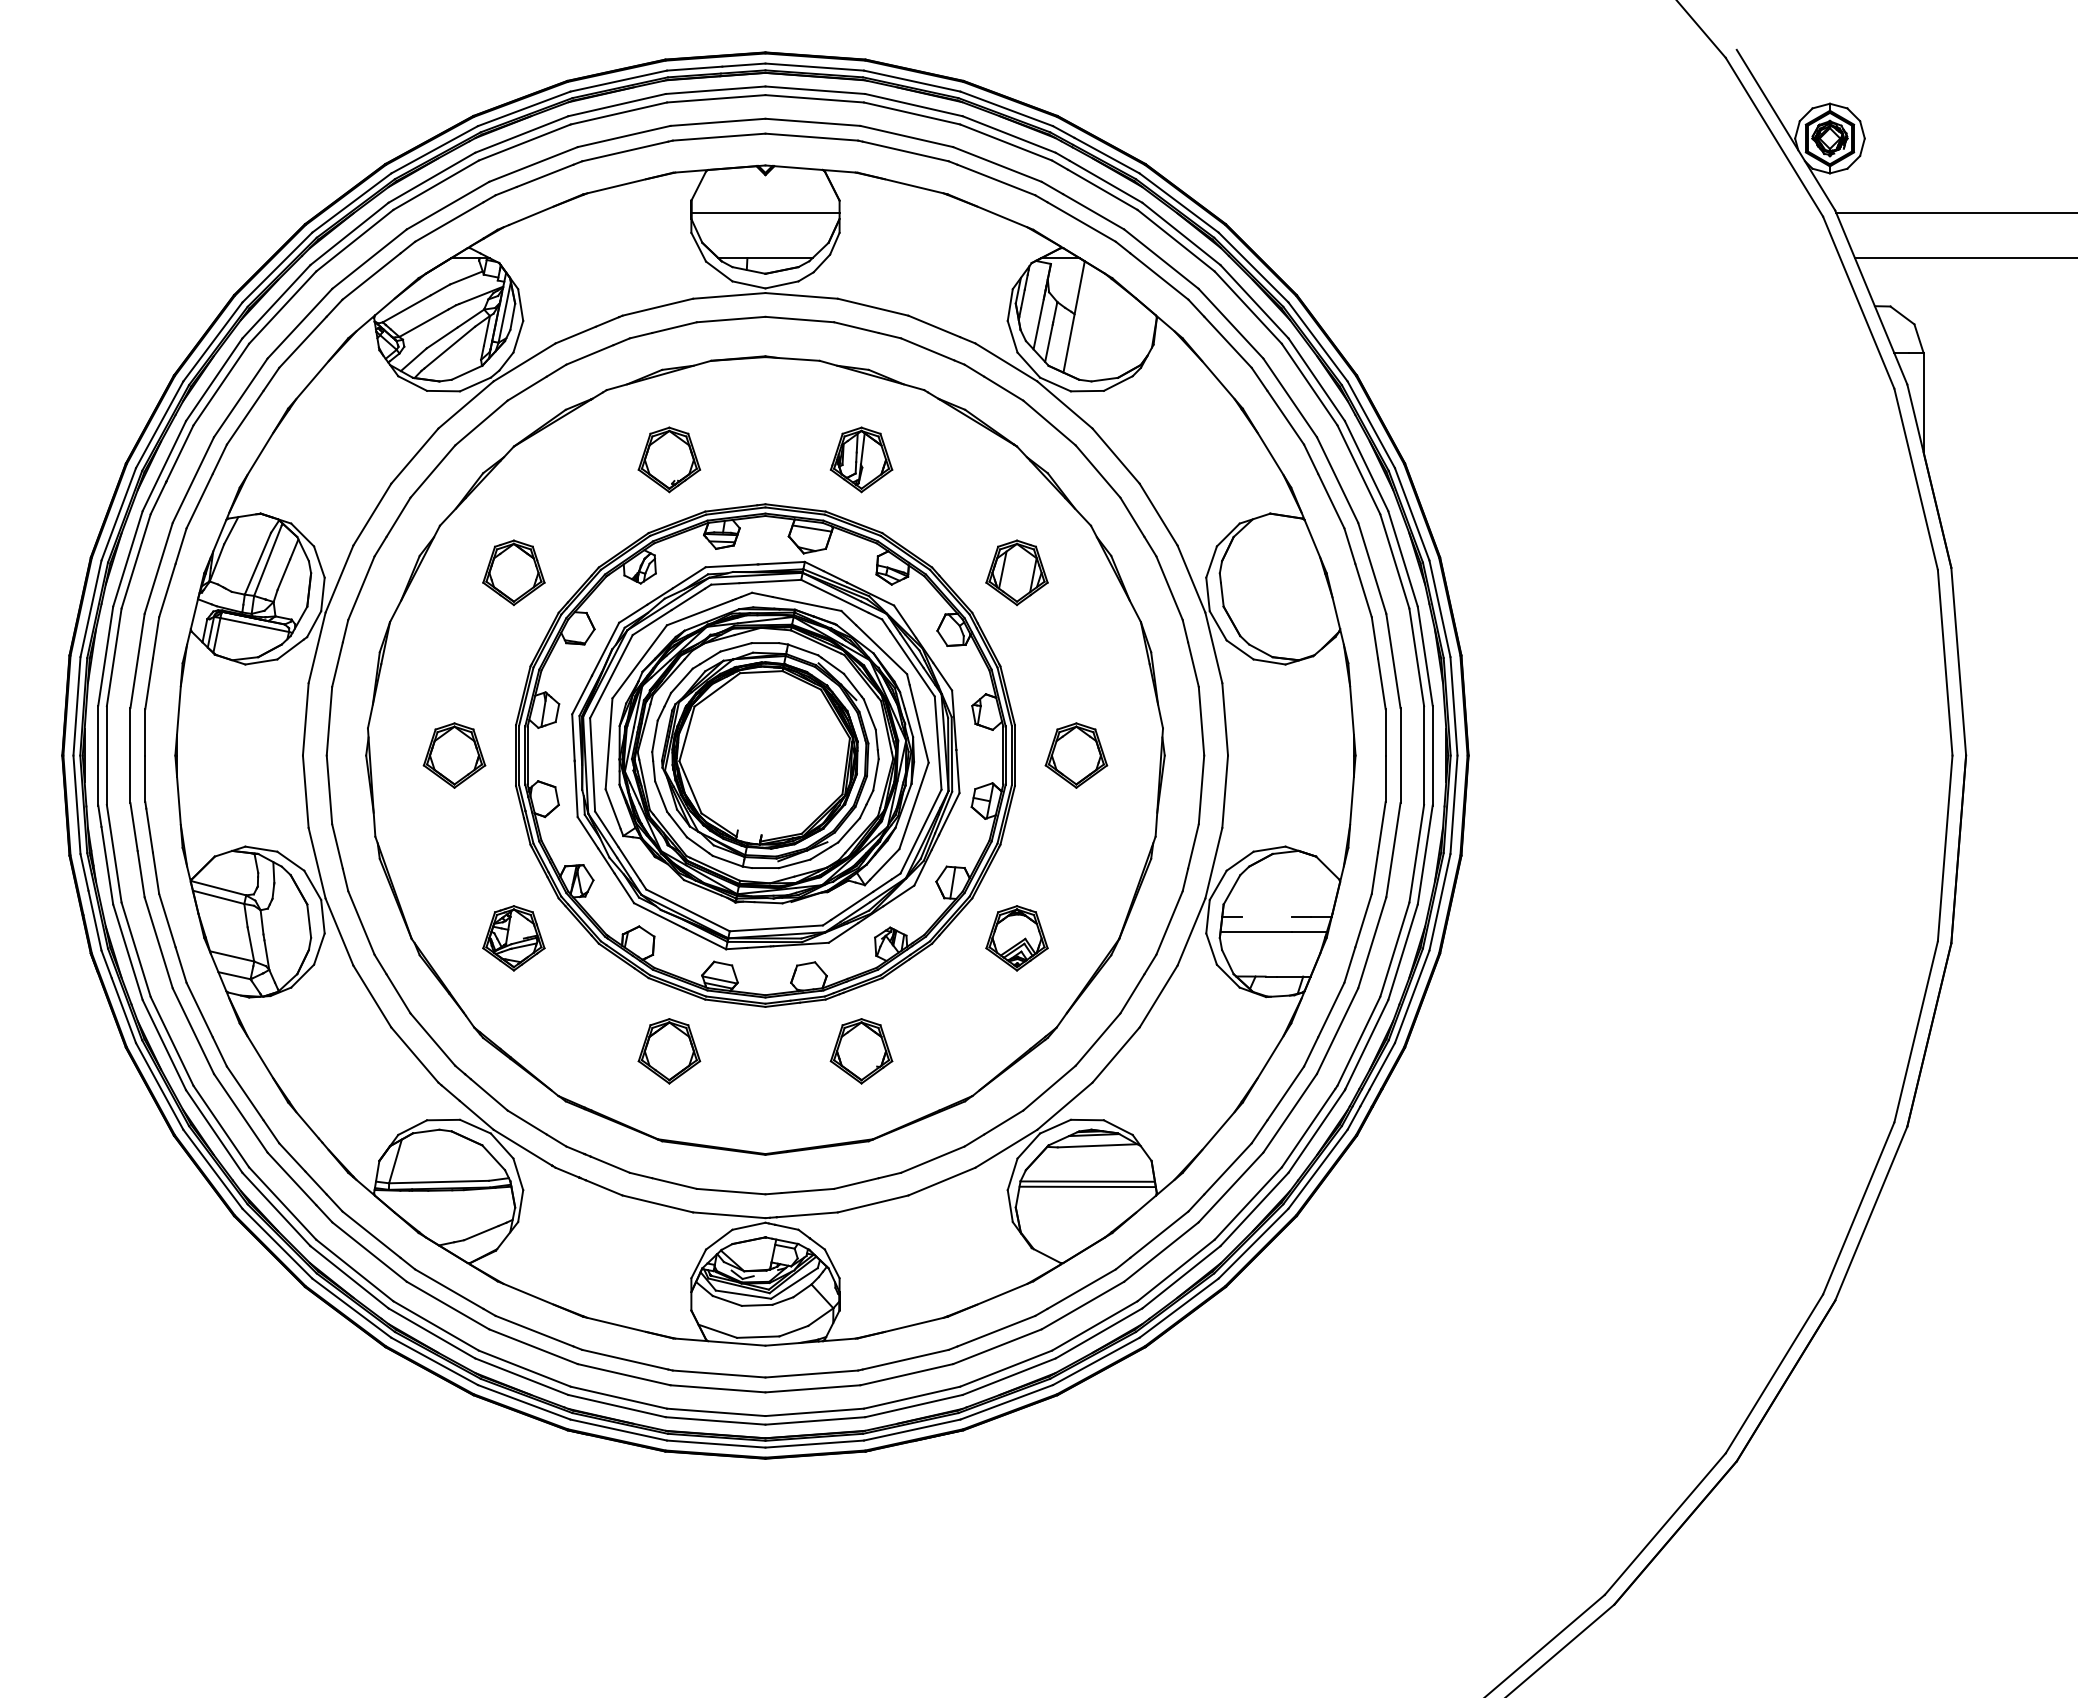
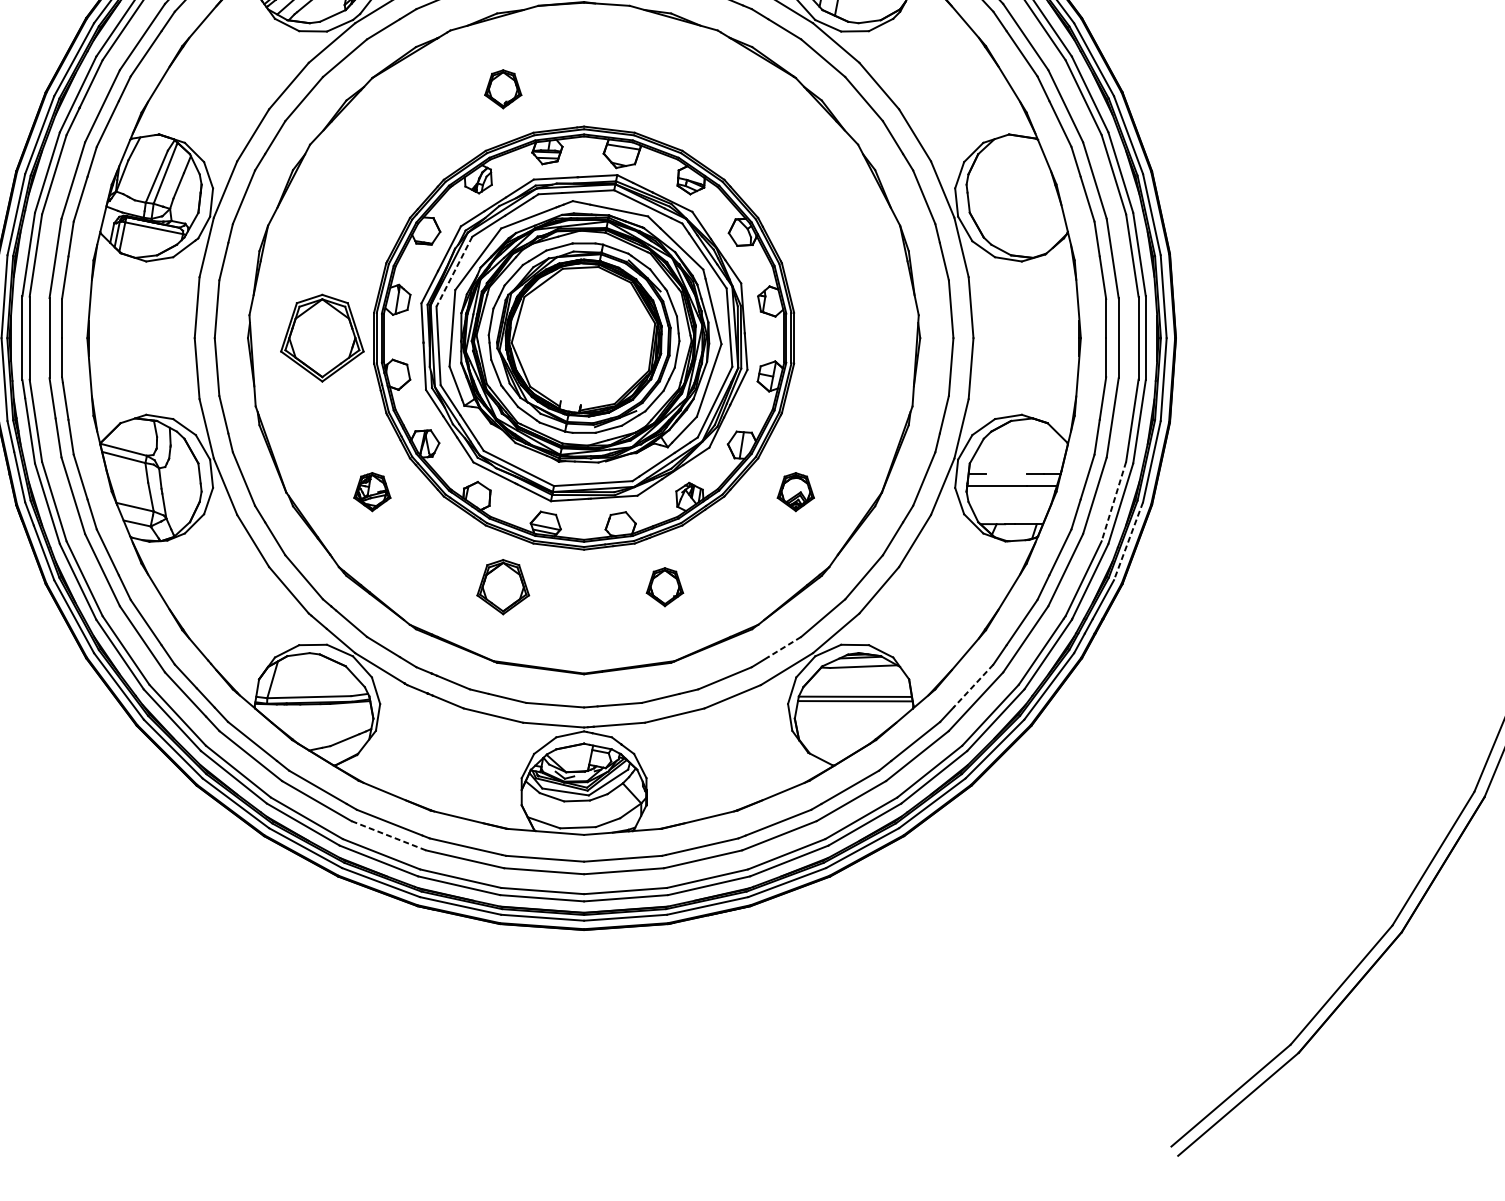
part: (669, 459) -> (503, 88), size x0.7
part: (861, 459) -> (664, 88), removed
part: (513, 572) -> (371, 184), removed
part: (1016, 572) -> (795, 184), removed
line: (611, 676) -> (454, 271), solid -> dashed
part: (454, 755) -> (322, 338), size x1.6
part: (1076, 755) -> (845, 338), removed
part: (513, 938) -> (371, 492), size x0.7
part: (1016, 938) -> (795, 492), size x0.7
line: (1394, 950) -> (1113, 502), solid -> dashed
line: (1412, 997) -> (1128, 541), solid -> dashed
part: (861, 1051) -> (664, 587), size x0.7
line: (1003, 1122) -> (784, 647), solid -> dashed
line: (1228, 1168) -> (973, 685), solid -> dashed
line: (533, 1346) -> (388, 835), solid -> dashed

